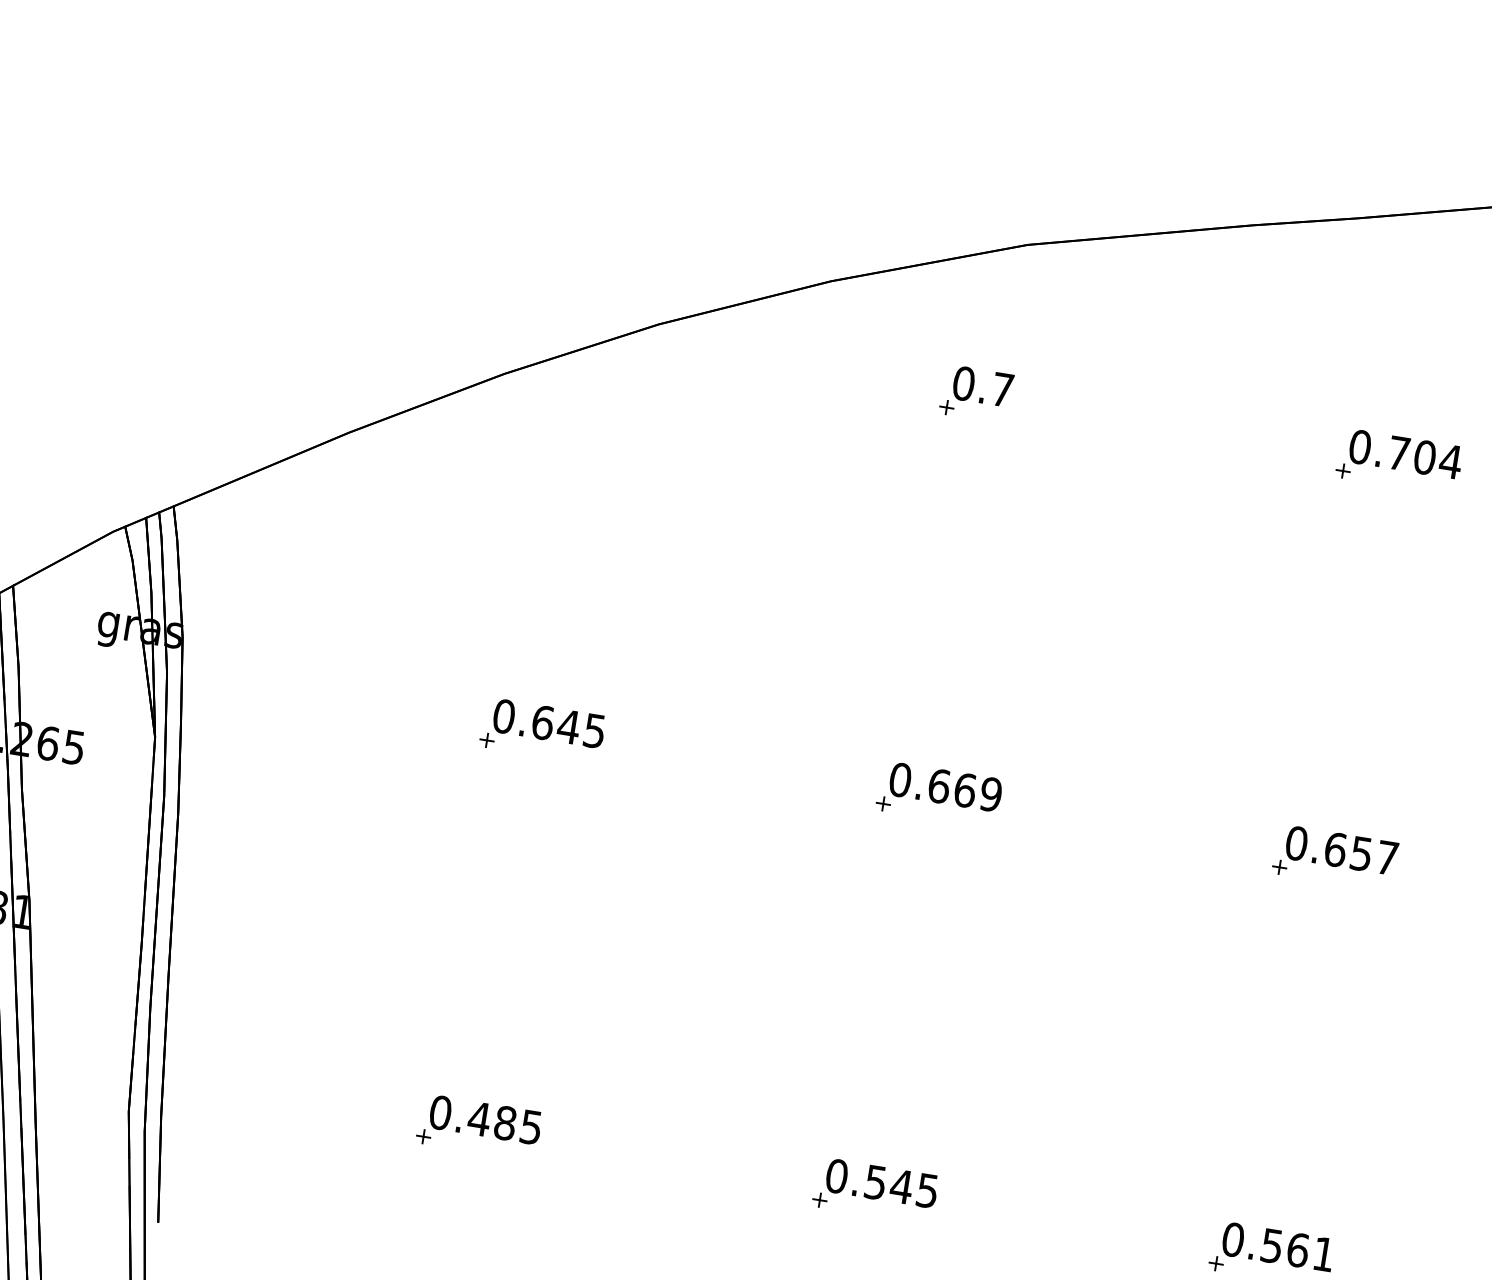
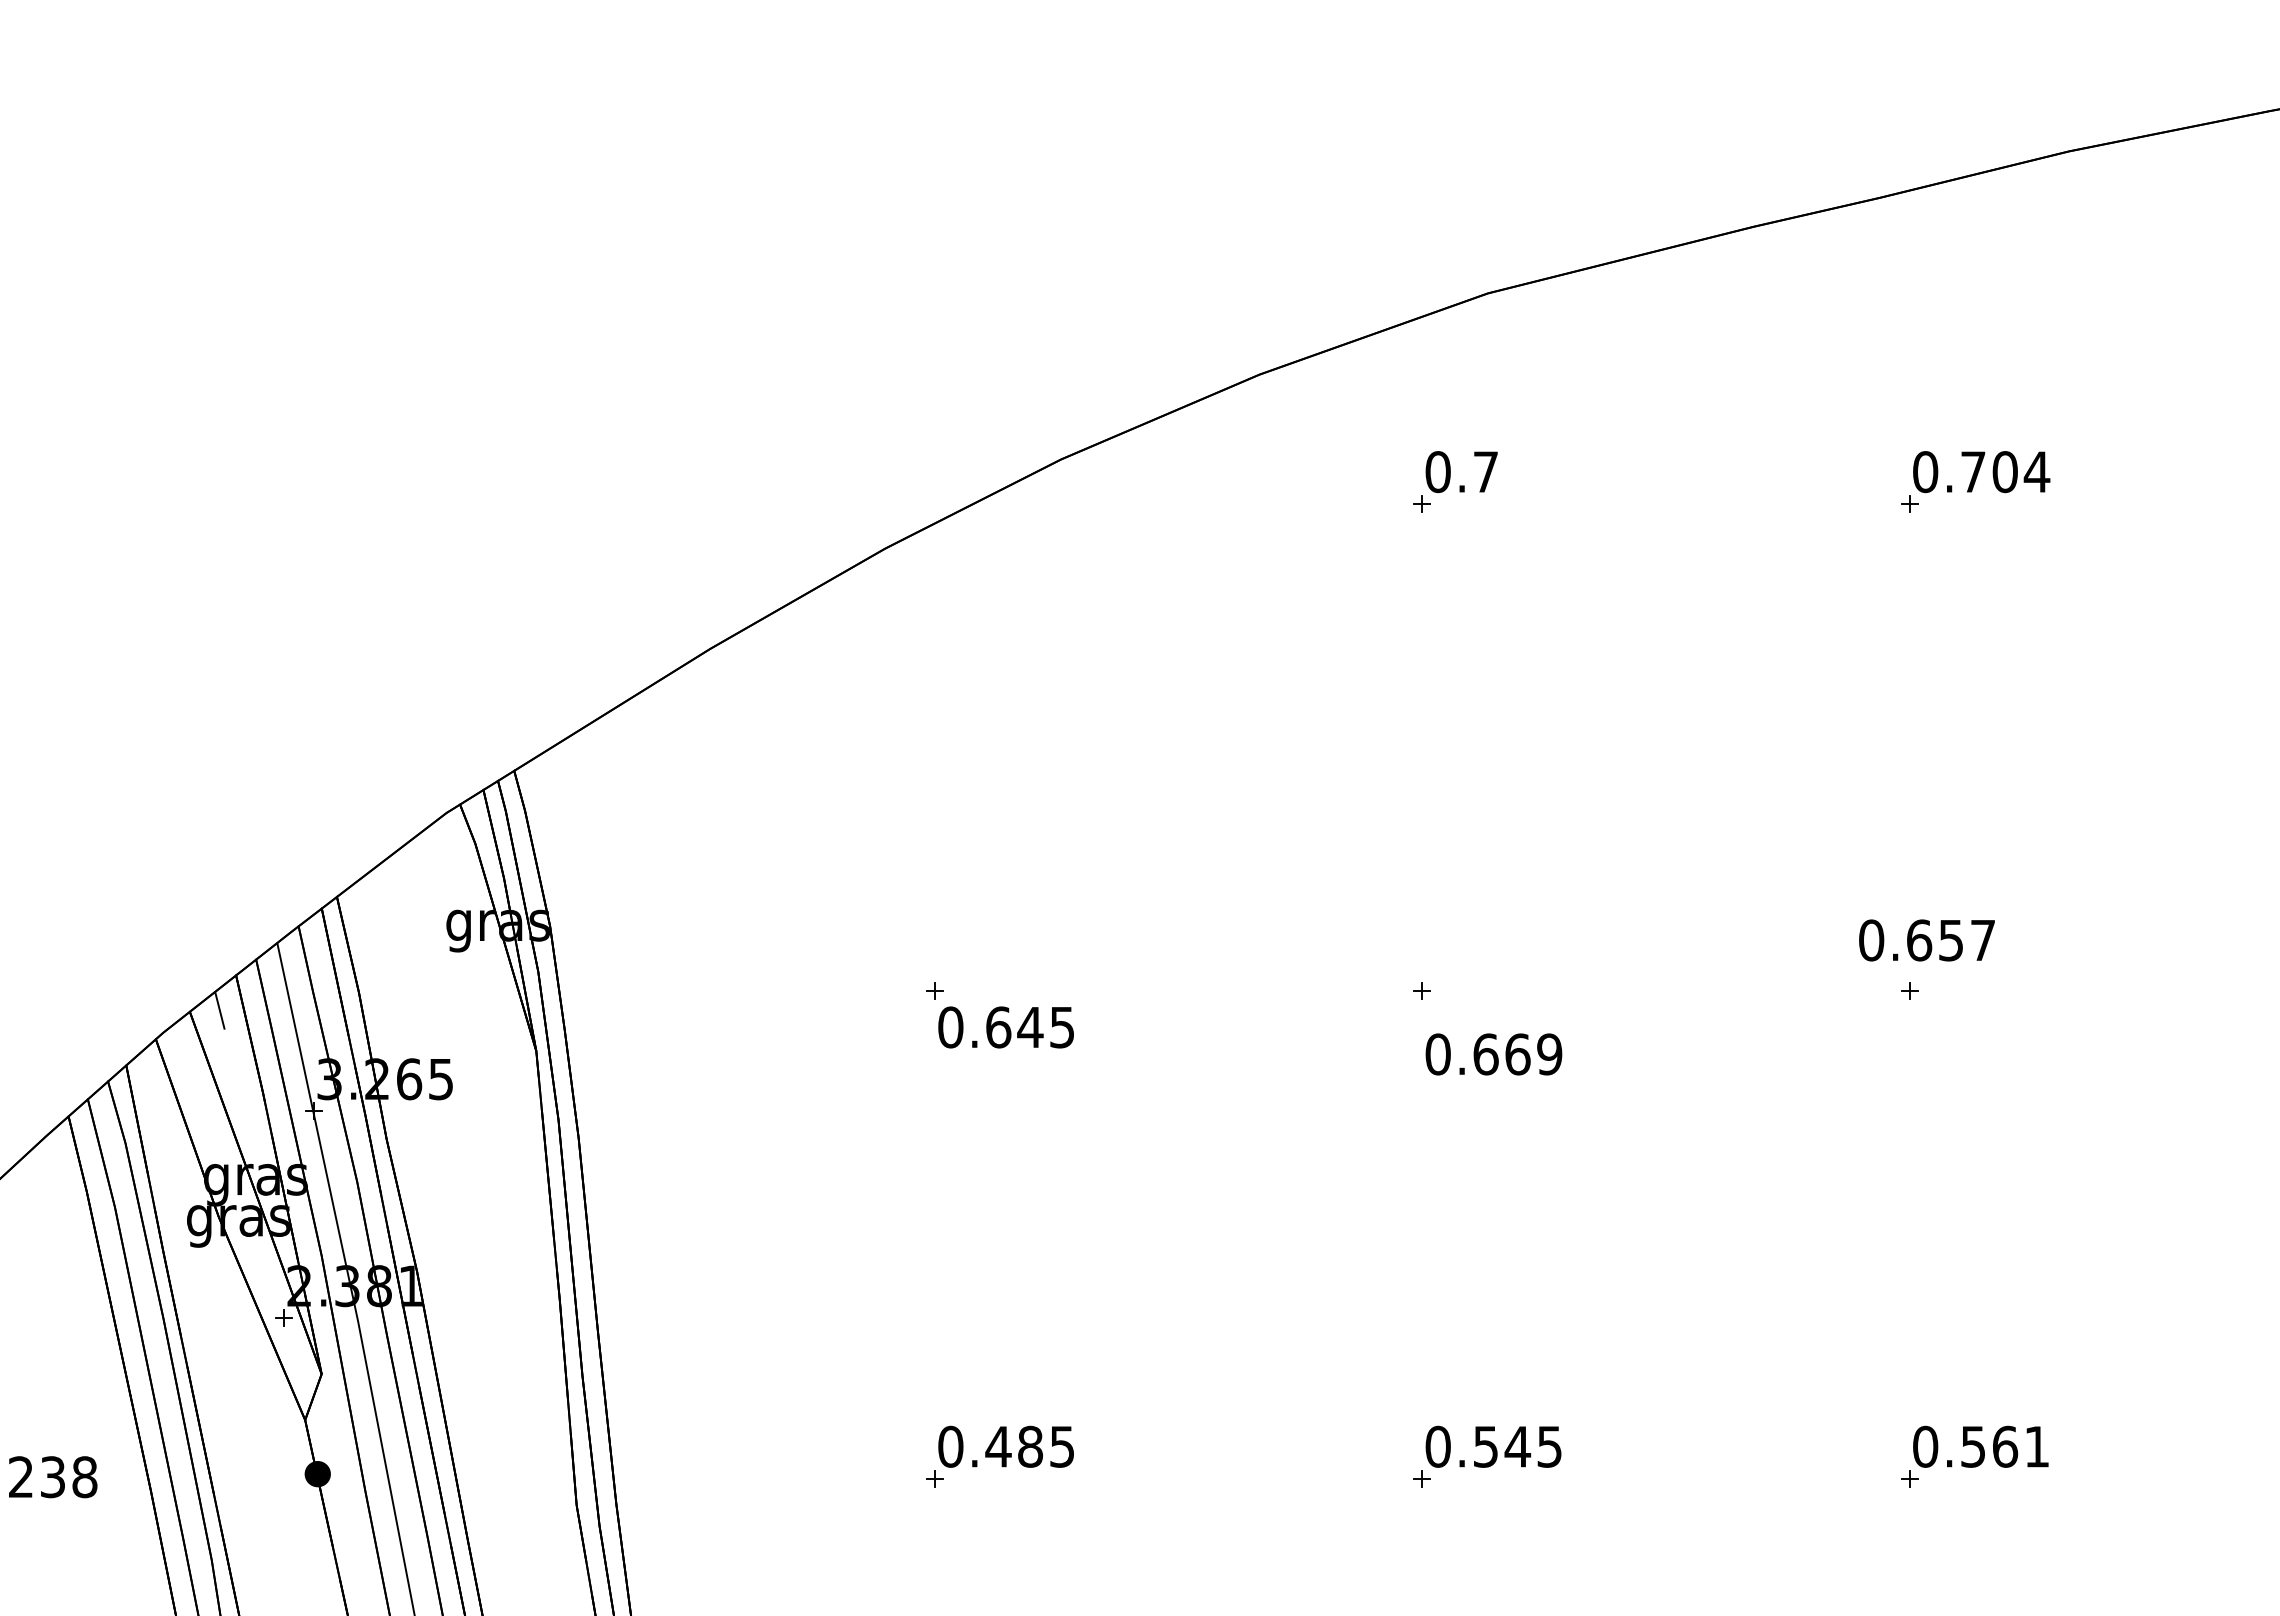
text: (548, 723) -> (1005, 1027), moved
text: (945, 787) -> (1493, 1054), moved
text: (1341, 850) -> (1926, 940), moved

